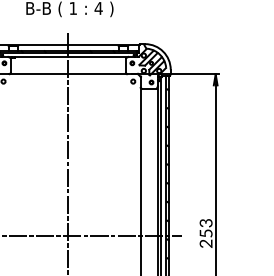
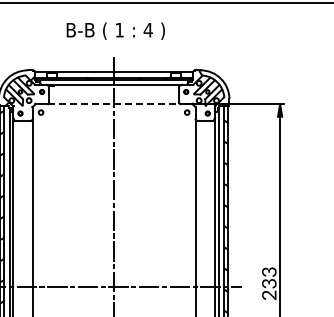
line: (68, 74) -> (114, 104), solid -> dashed
text: (206, 233) -> (269, 283), 253 -> 233

